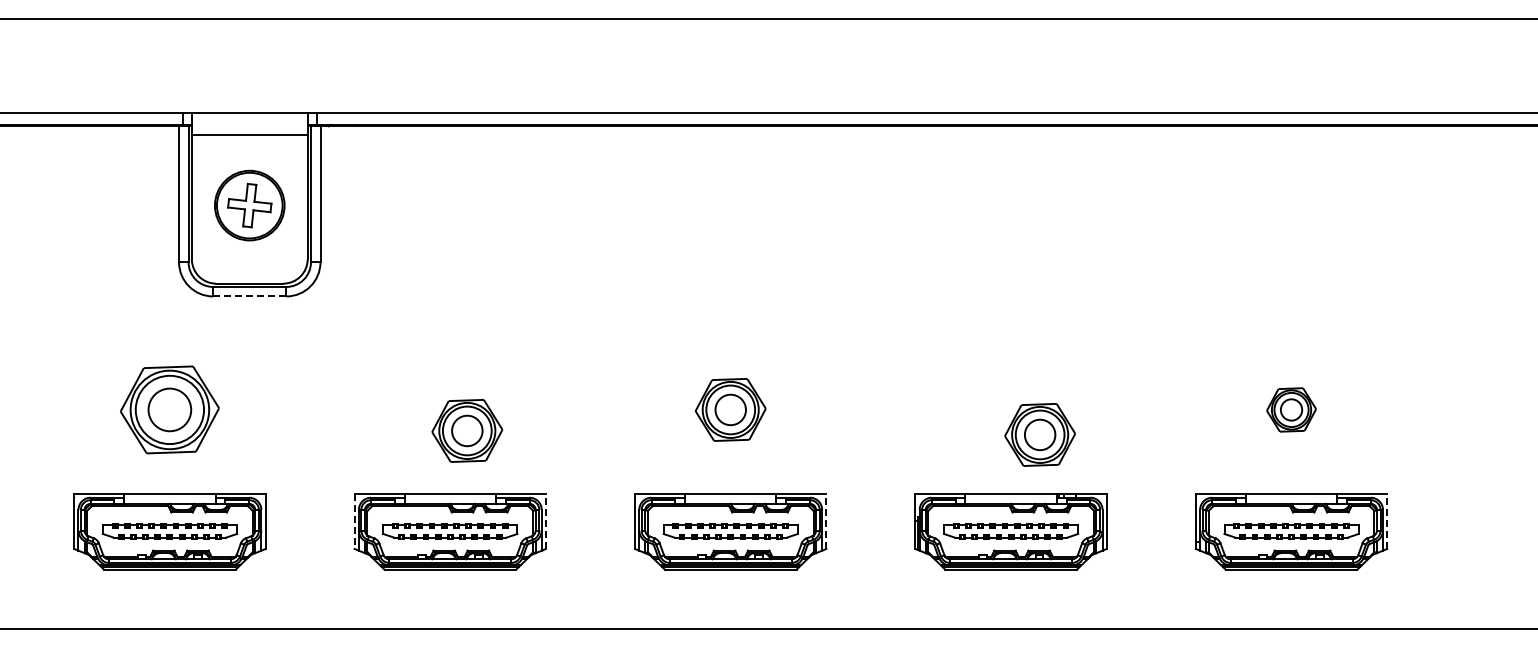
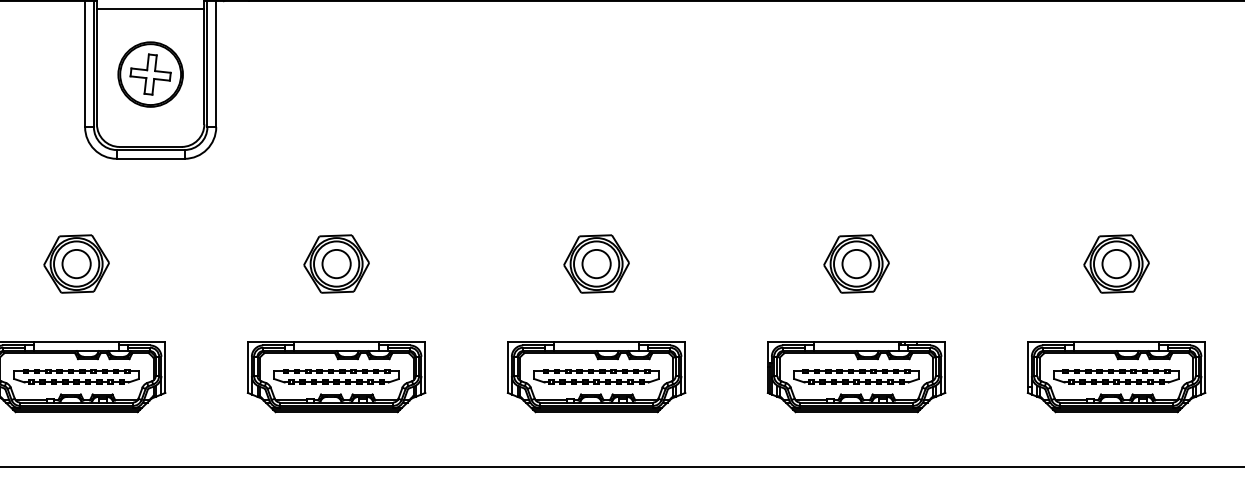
line: (249, 296) -> (150, 158), dashed -> solid
part: (169, 409) -> (76, 263), size x0.71
part: (1291, 409) -> (1116, 263), size x1.43
part: (467, 430) -> (336, 263), moved
part: (1039, 434) -> (856, 263), moved
line: (546, 521) -> (425, 367), dashed -> solid
line: (826, 521) -> (685, 367), dashed -> solid
line: (1387, 521) -> (1205, 367), dashed -> solid
line: (354, 522) -> (247, 368), dashed -> solid

